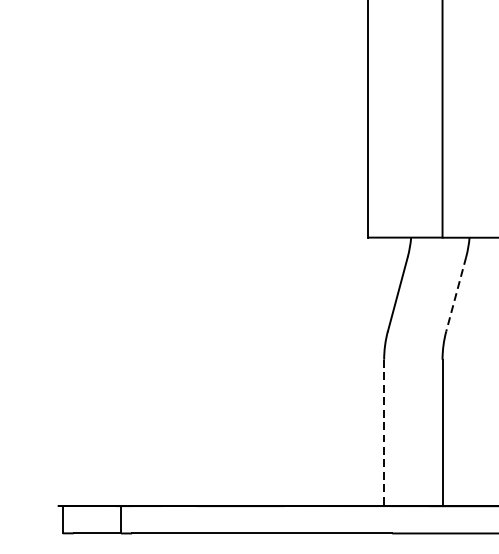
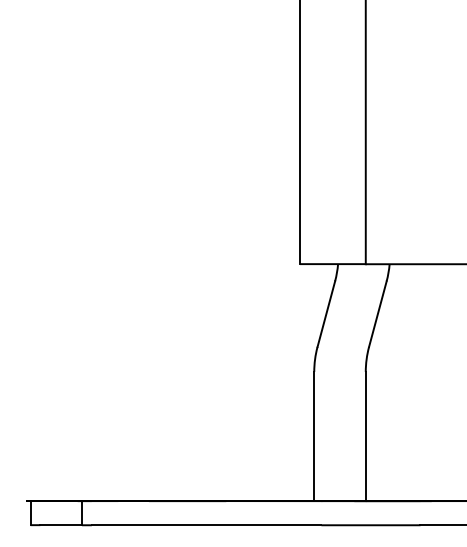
line: (455, 294) -> (377, 314), dashed -> solid
line: (384, 432) -> (314, 436), dashed -> solid

